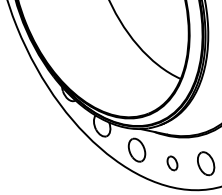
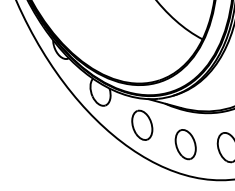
part: (172, 163) -> (185, 144), size x1.67

